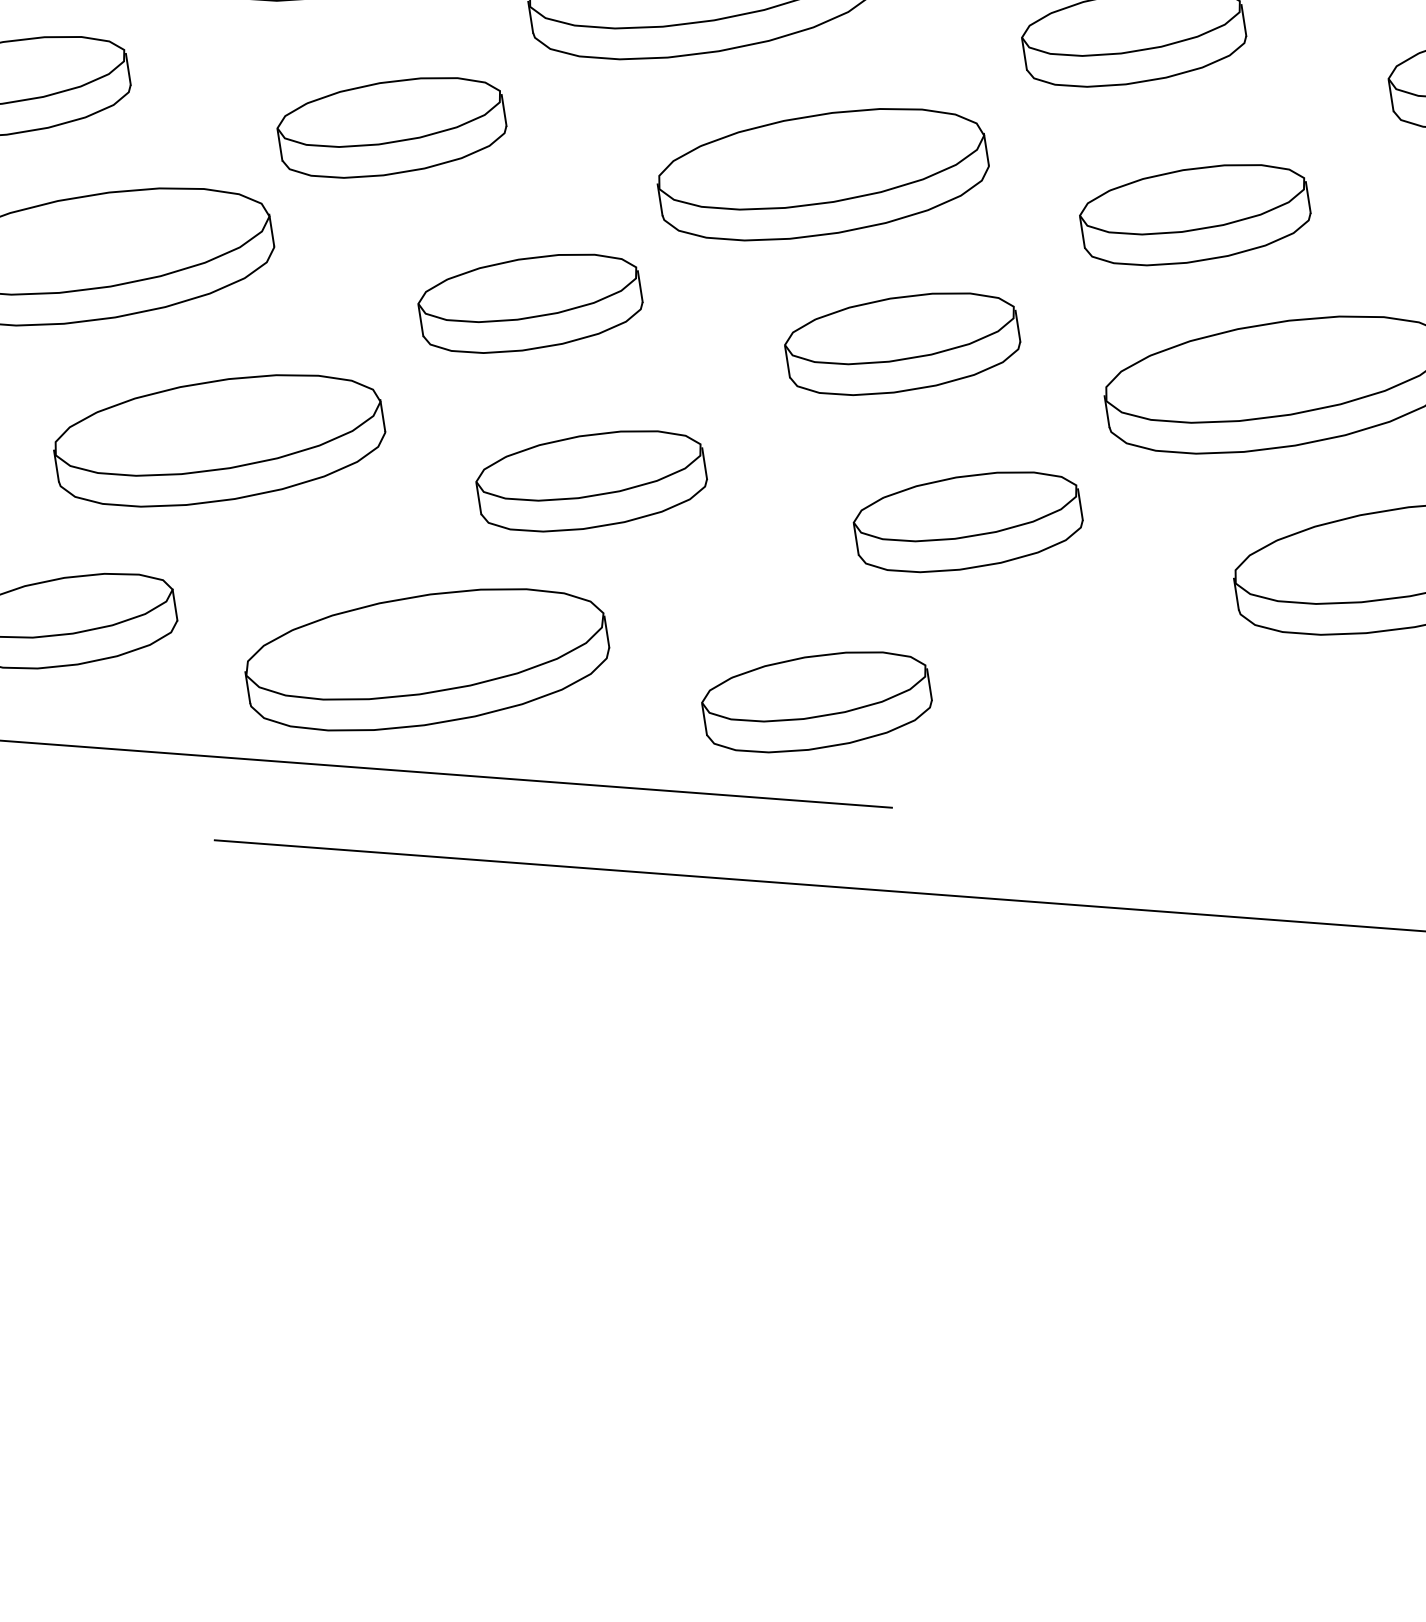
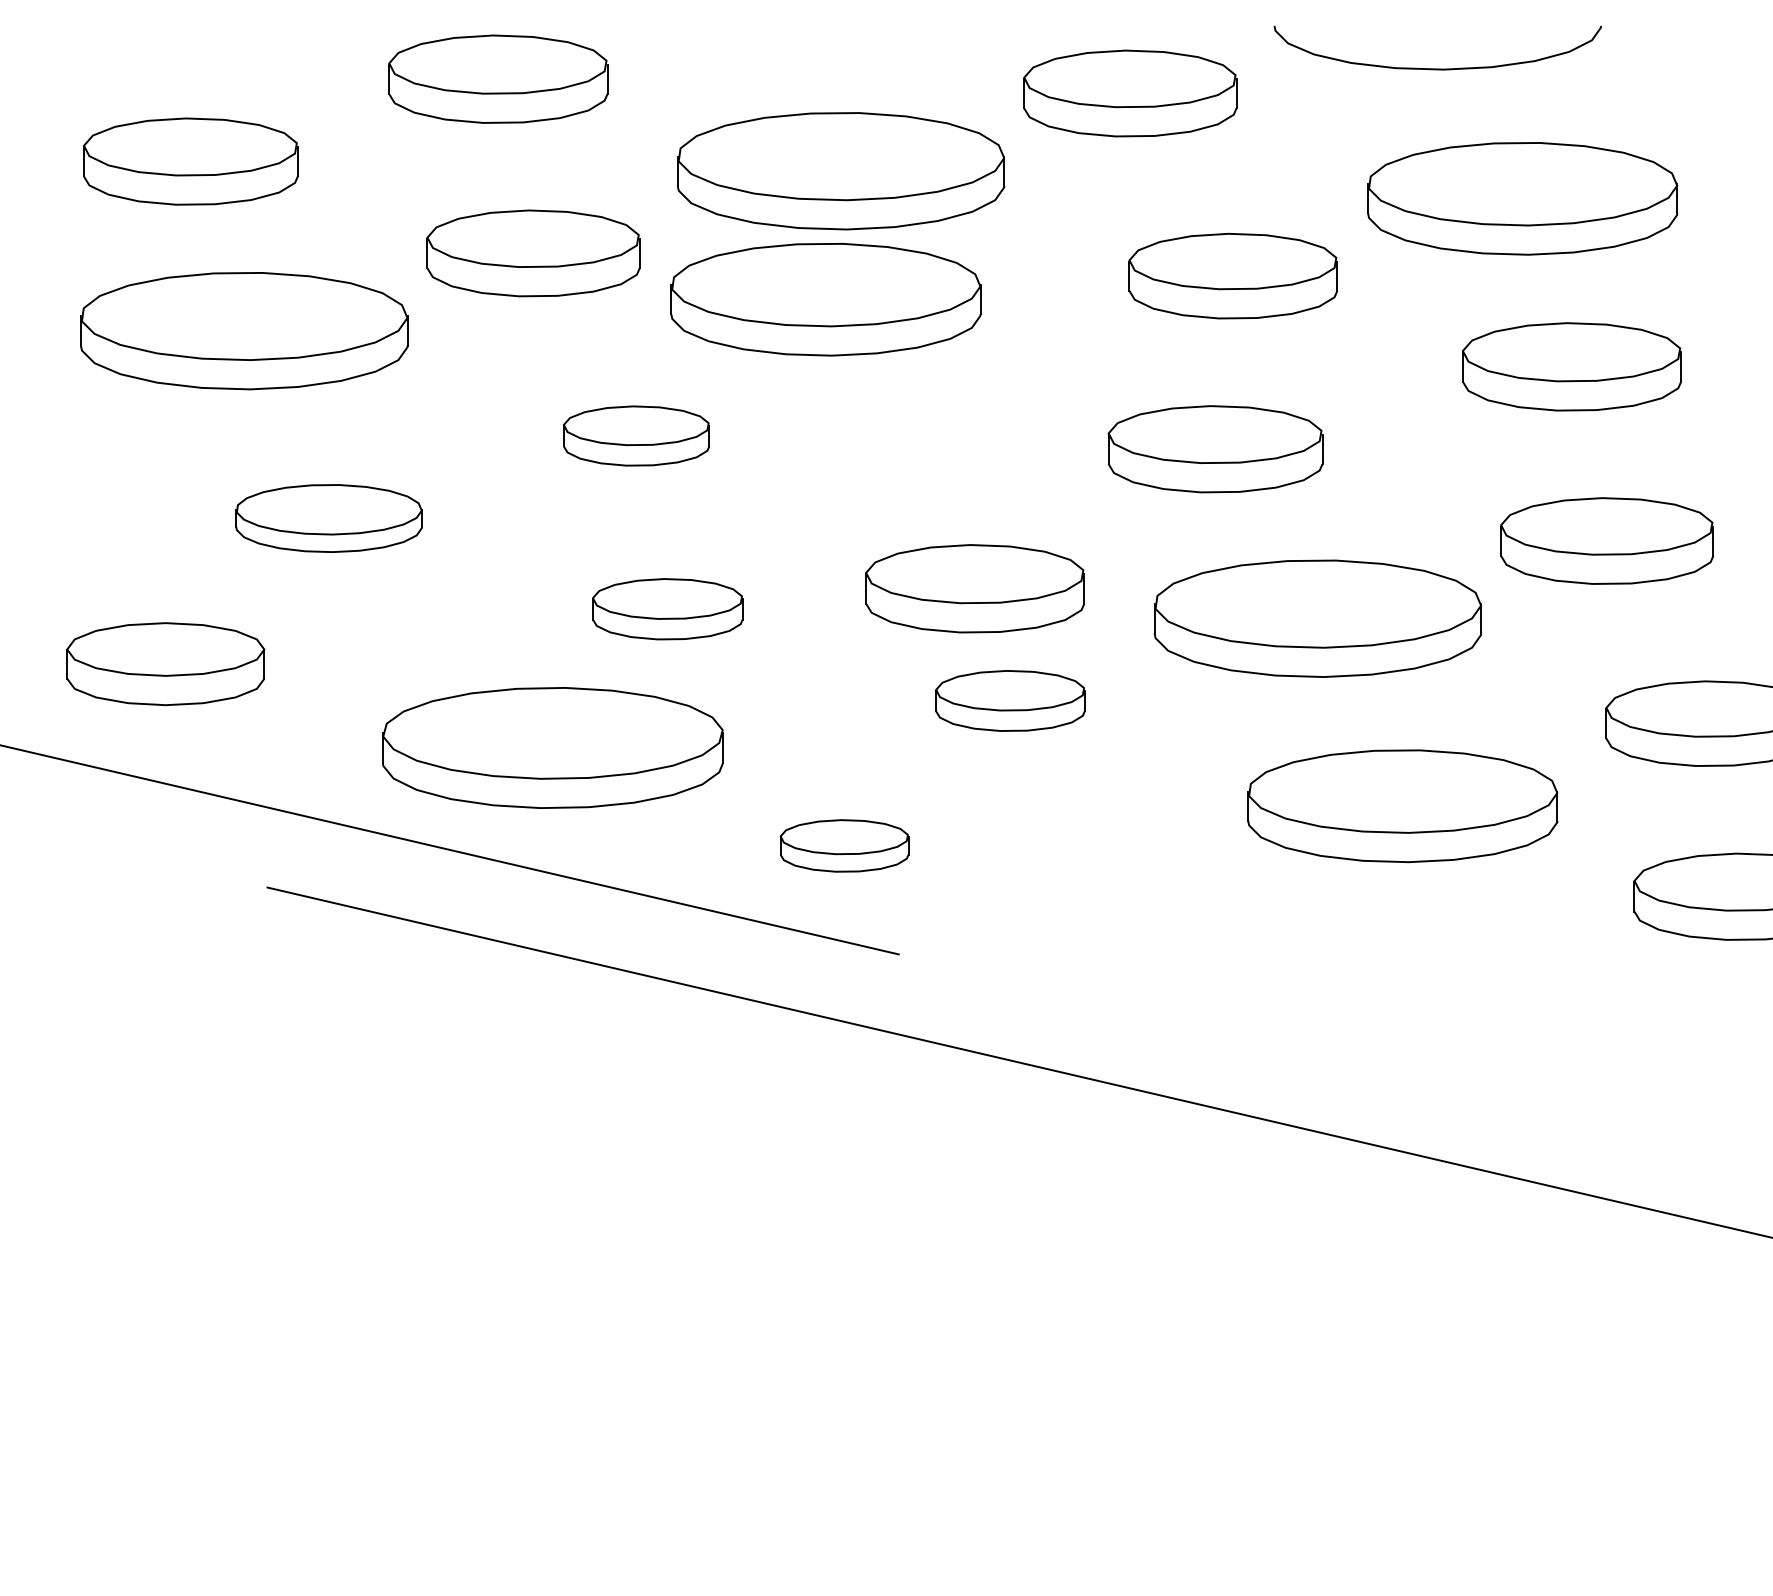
part: (822, 174) -> (825, 299), moved
part: (1195, 215) -> (1215, 449), moved
part: (530, 302) -> (636, 435), size x0.7
part: (901, 343) -> (974, 588), moved
part: (218, 440) -> (328, 518), size x0.6
part: (591, 481) -> (667, 609), size x0.7
part: (968, 521) -> (1010, 700), size x0.7
part: (426, 659) -> (552, 747), moved
part: (816, 701) -> (844, 845), size x0.6

